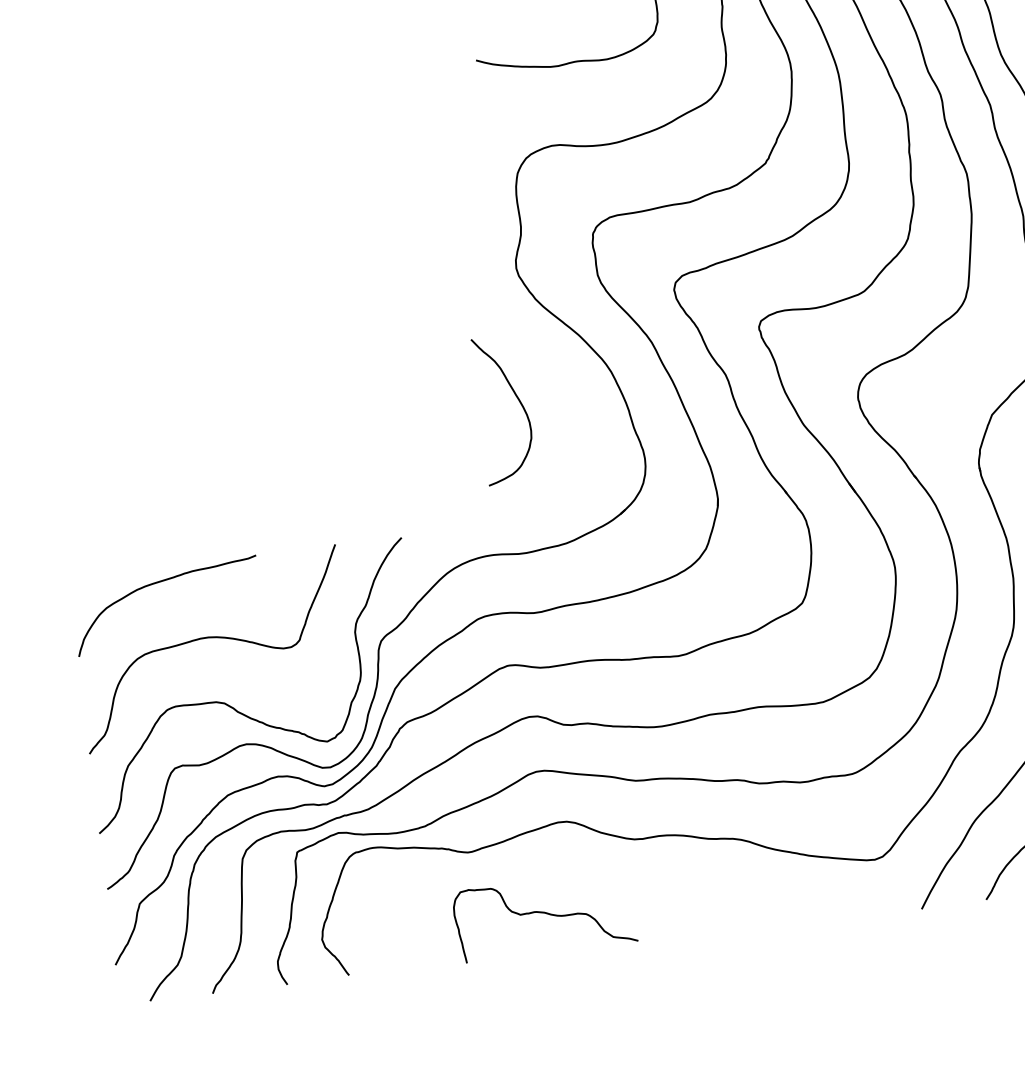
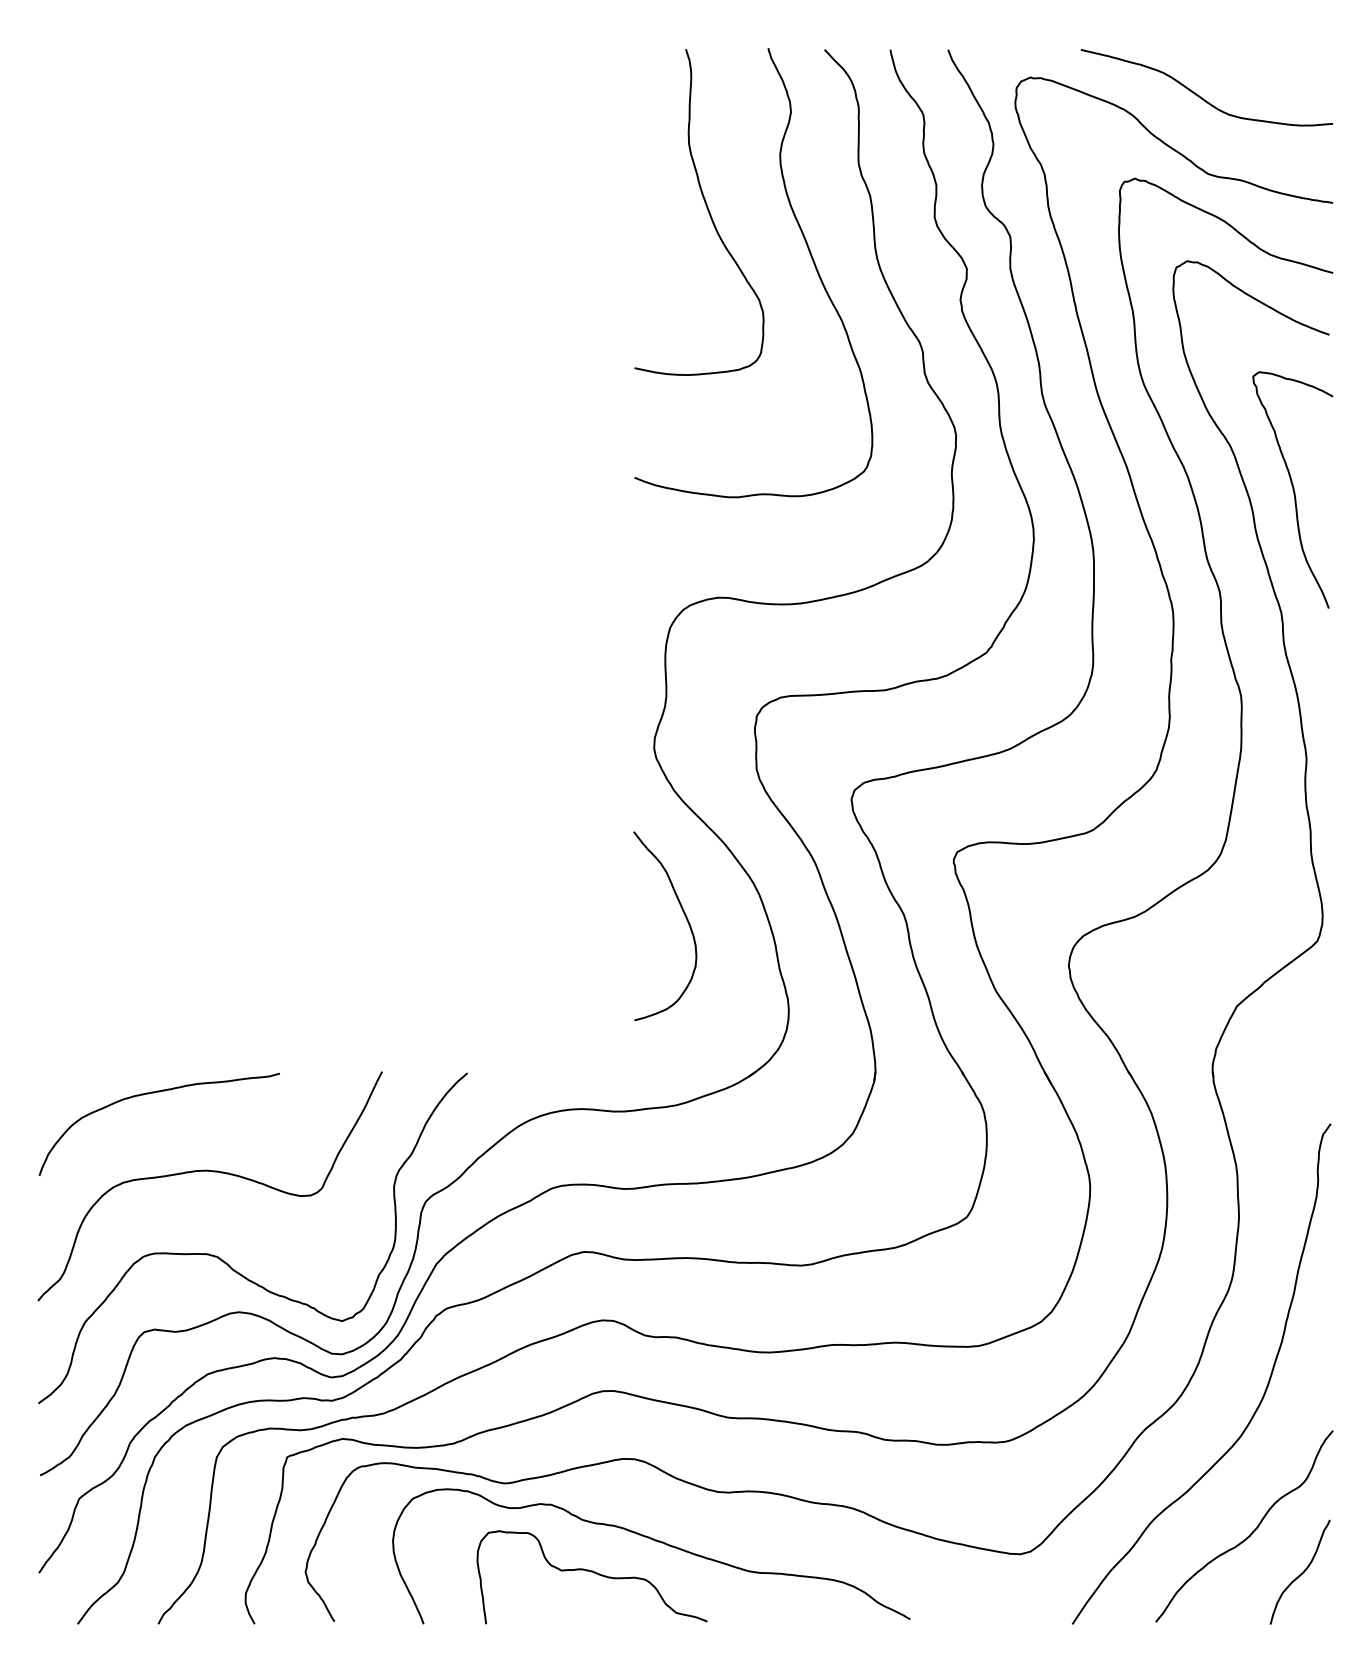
curve: (519, 402) -> (685, 918), moved
curve: (590, 883) -> (655, 1541), added

